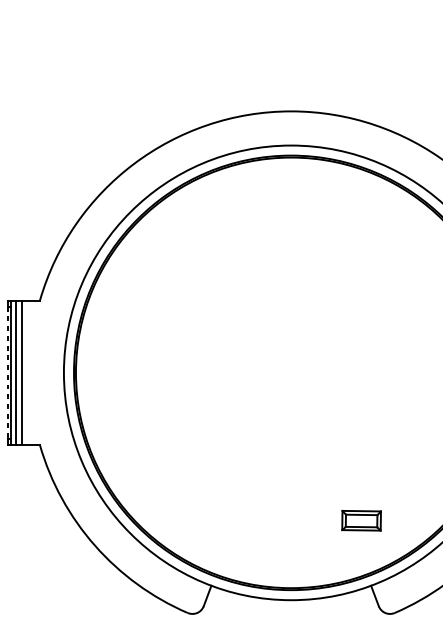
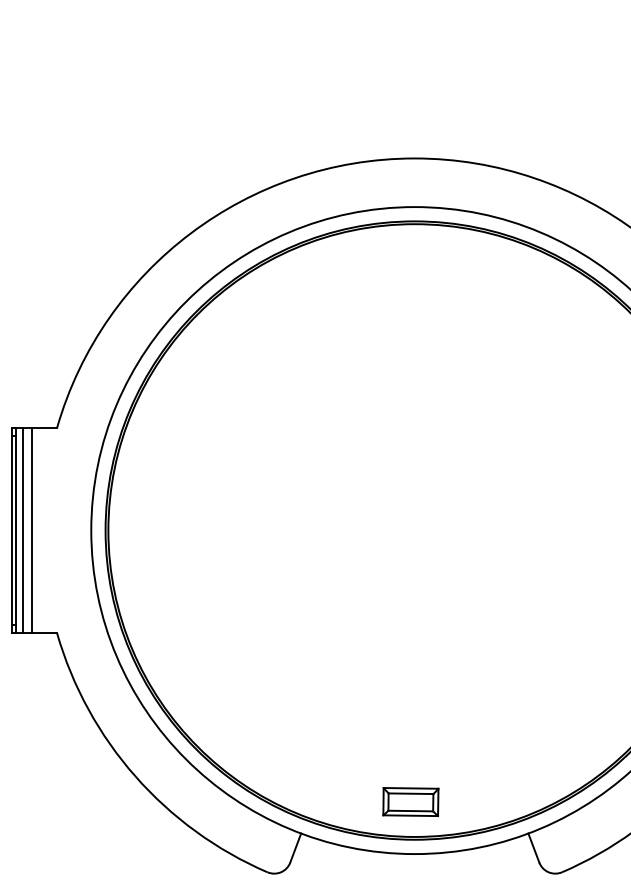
line: (7, 373) -> (11, 531), dashed -> solid
part: (361, 520) -> (410, 801), moved

